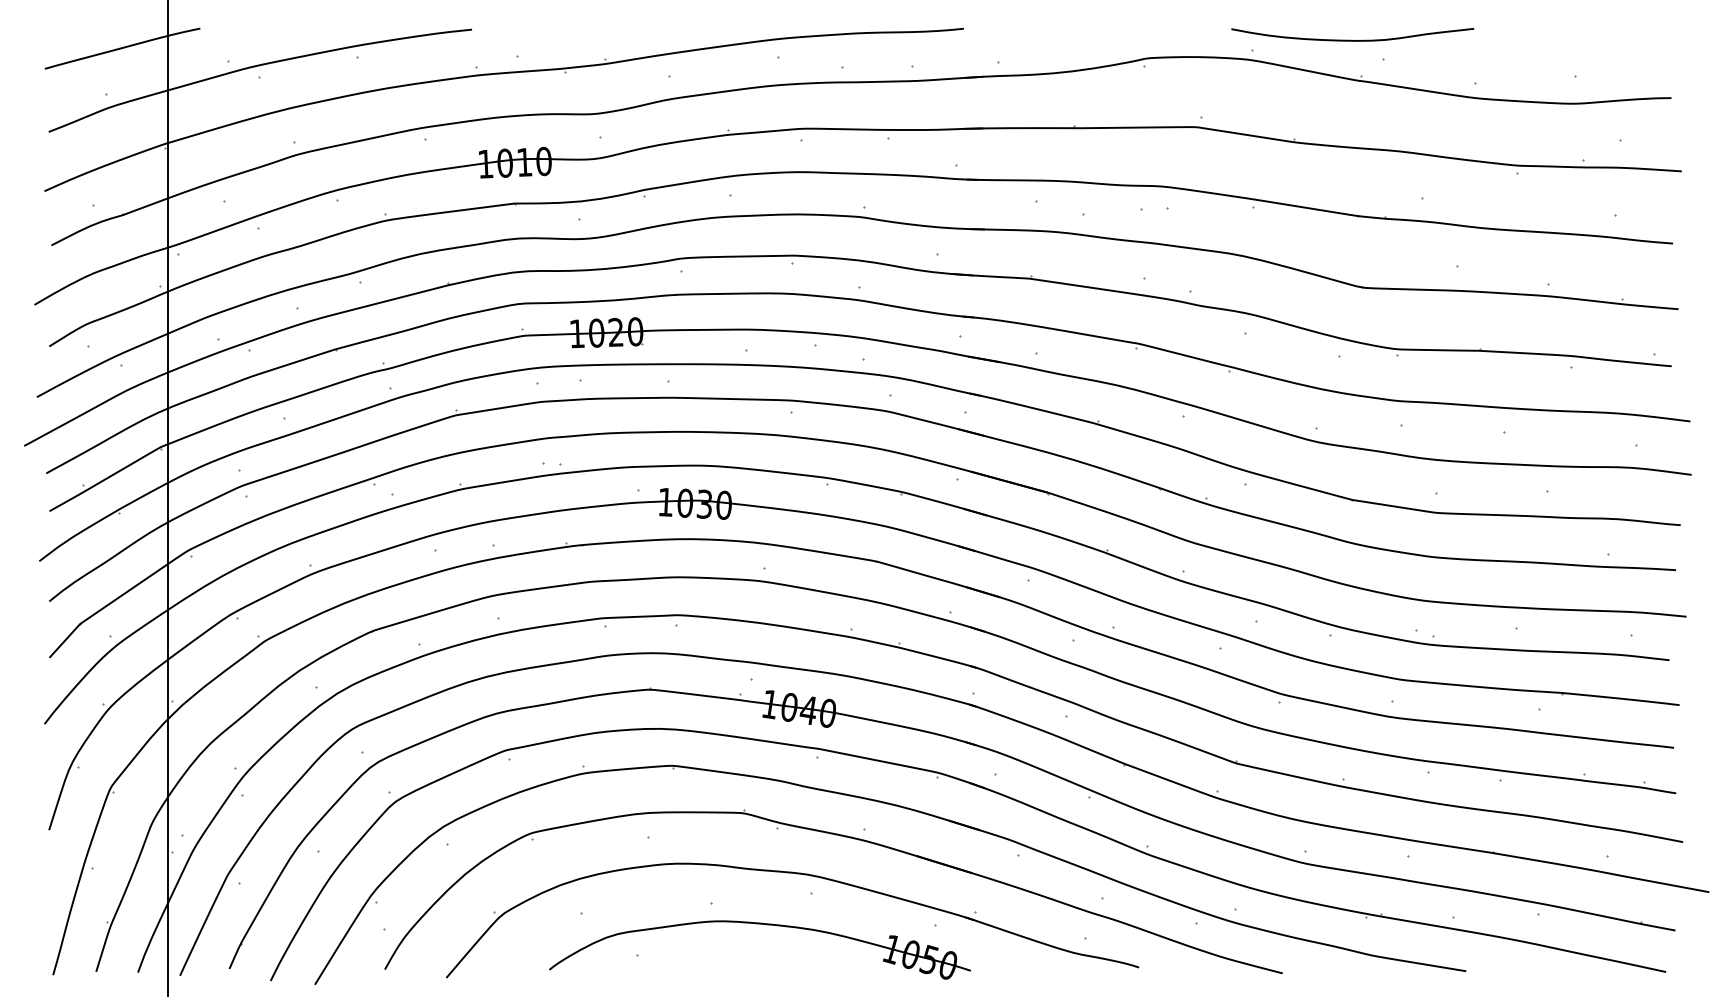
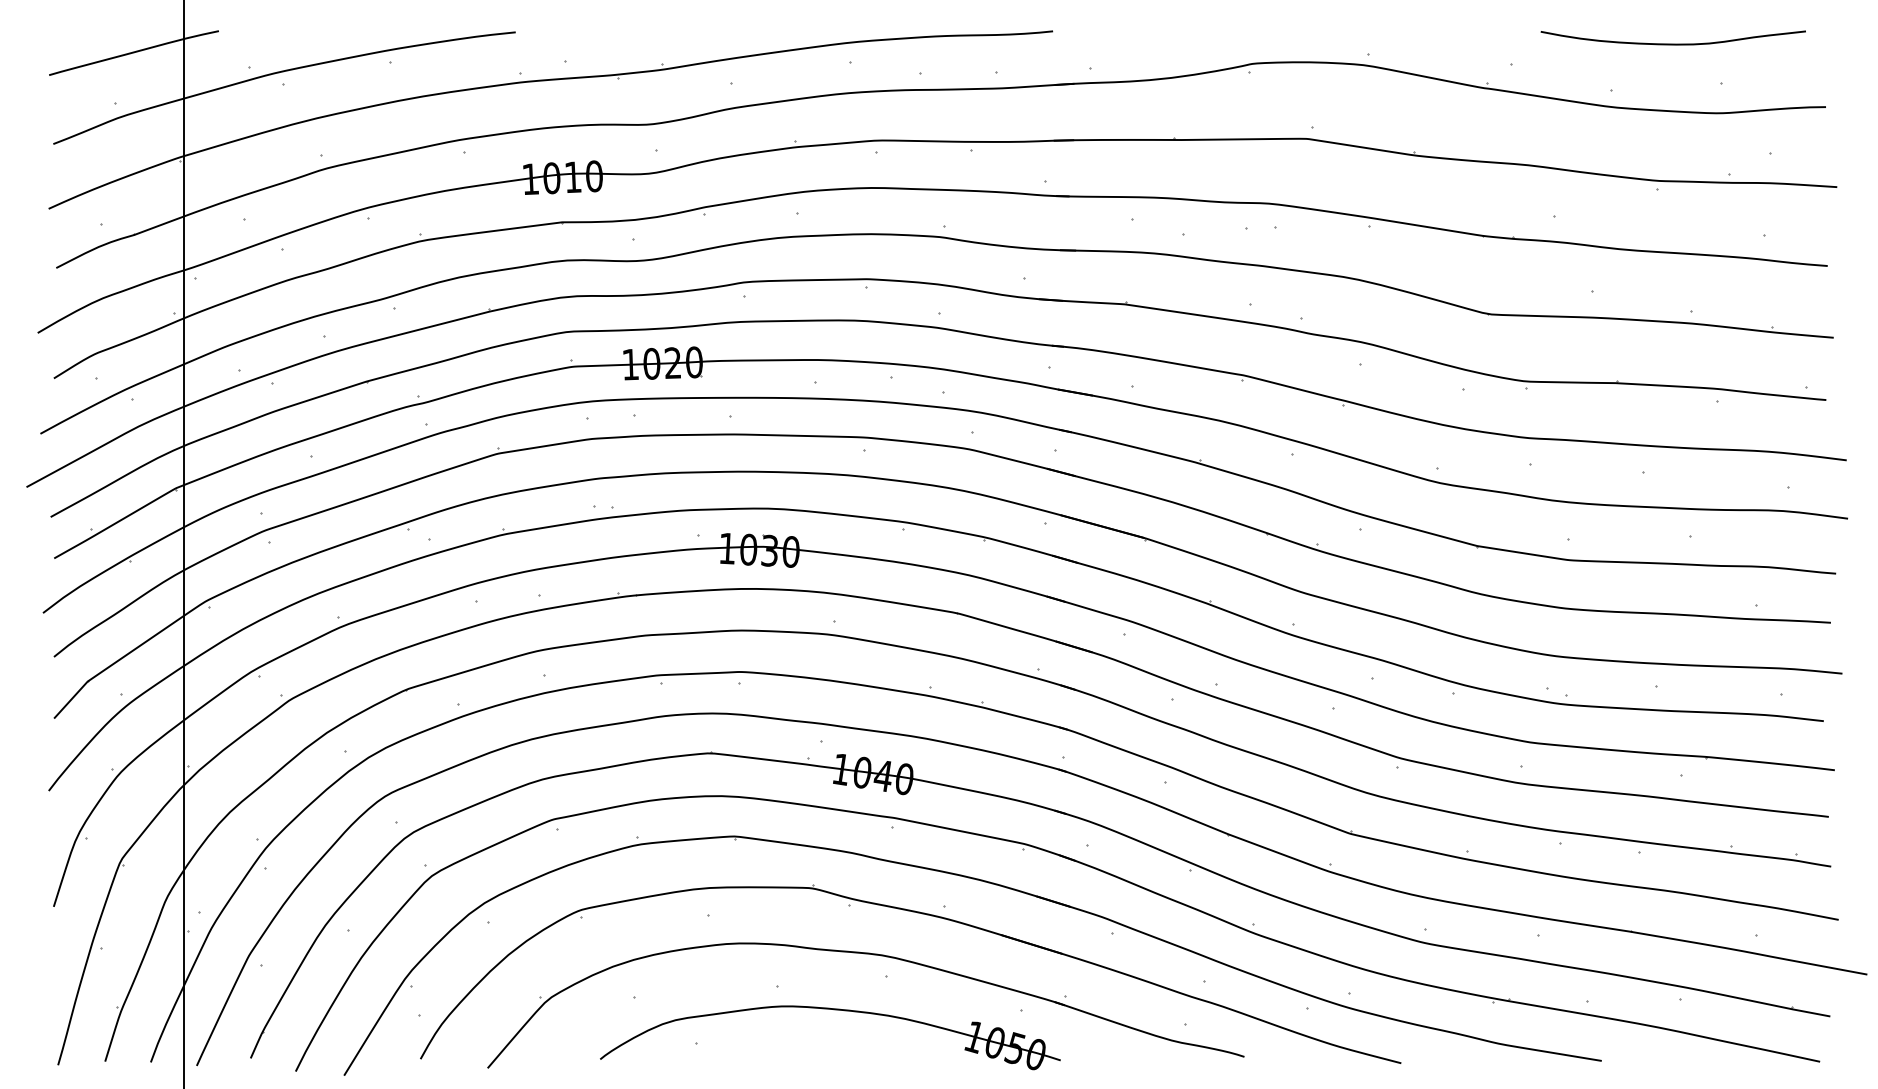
curve: (1351, 39) -> (1672, 43), moved

